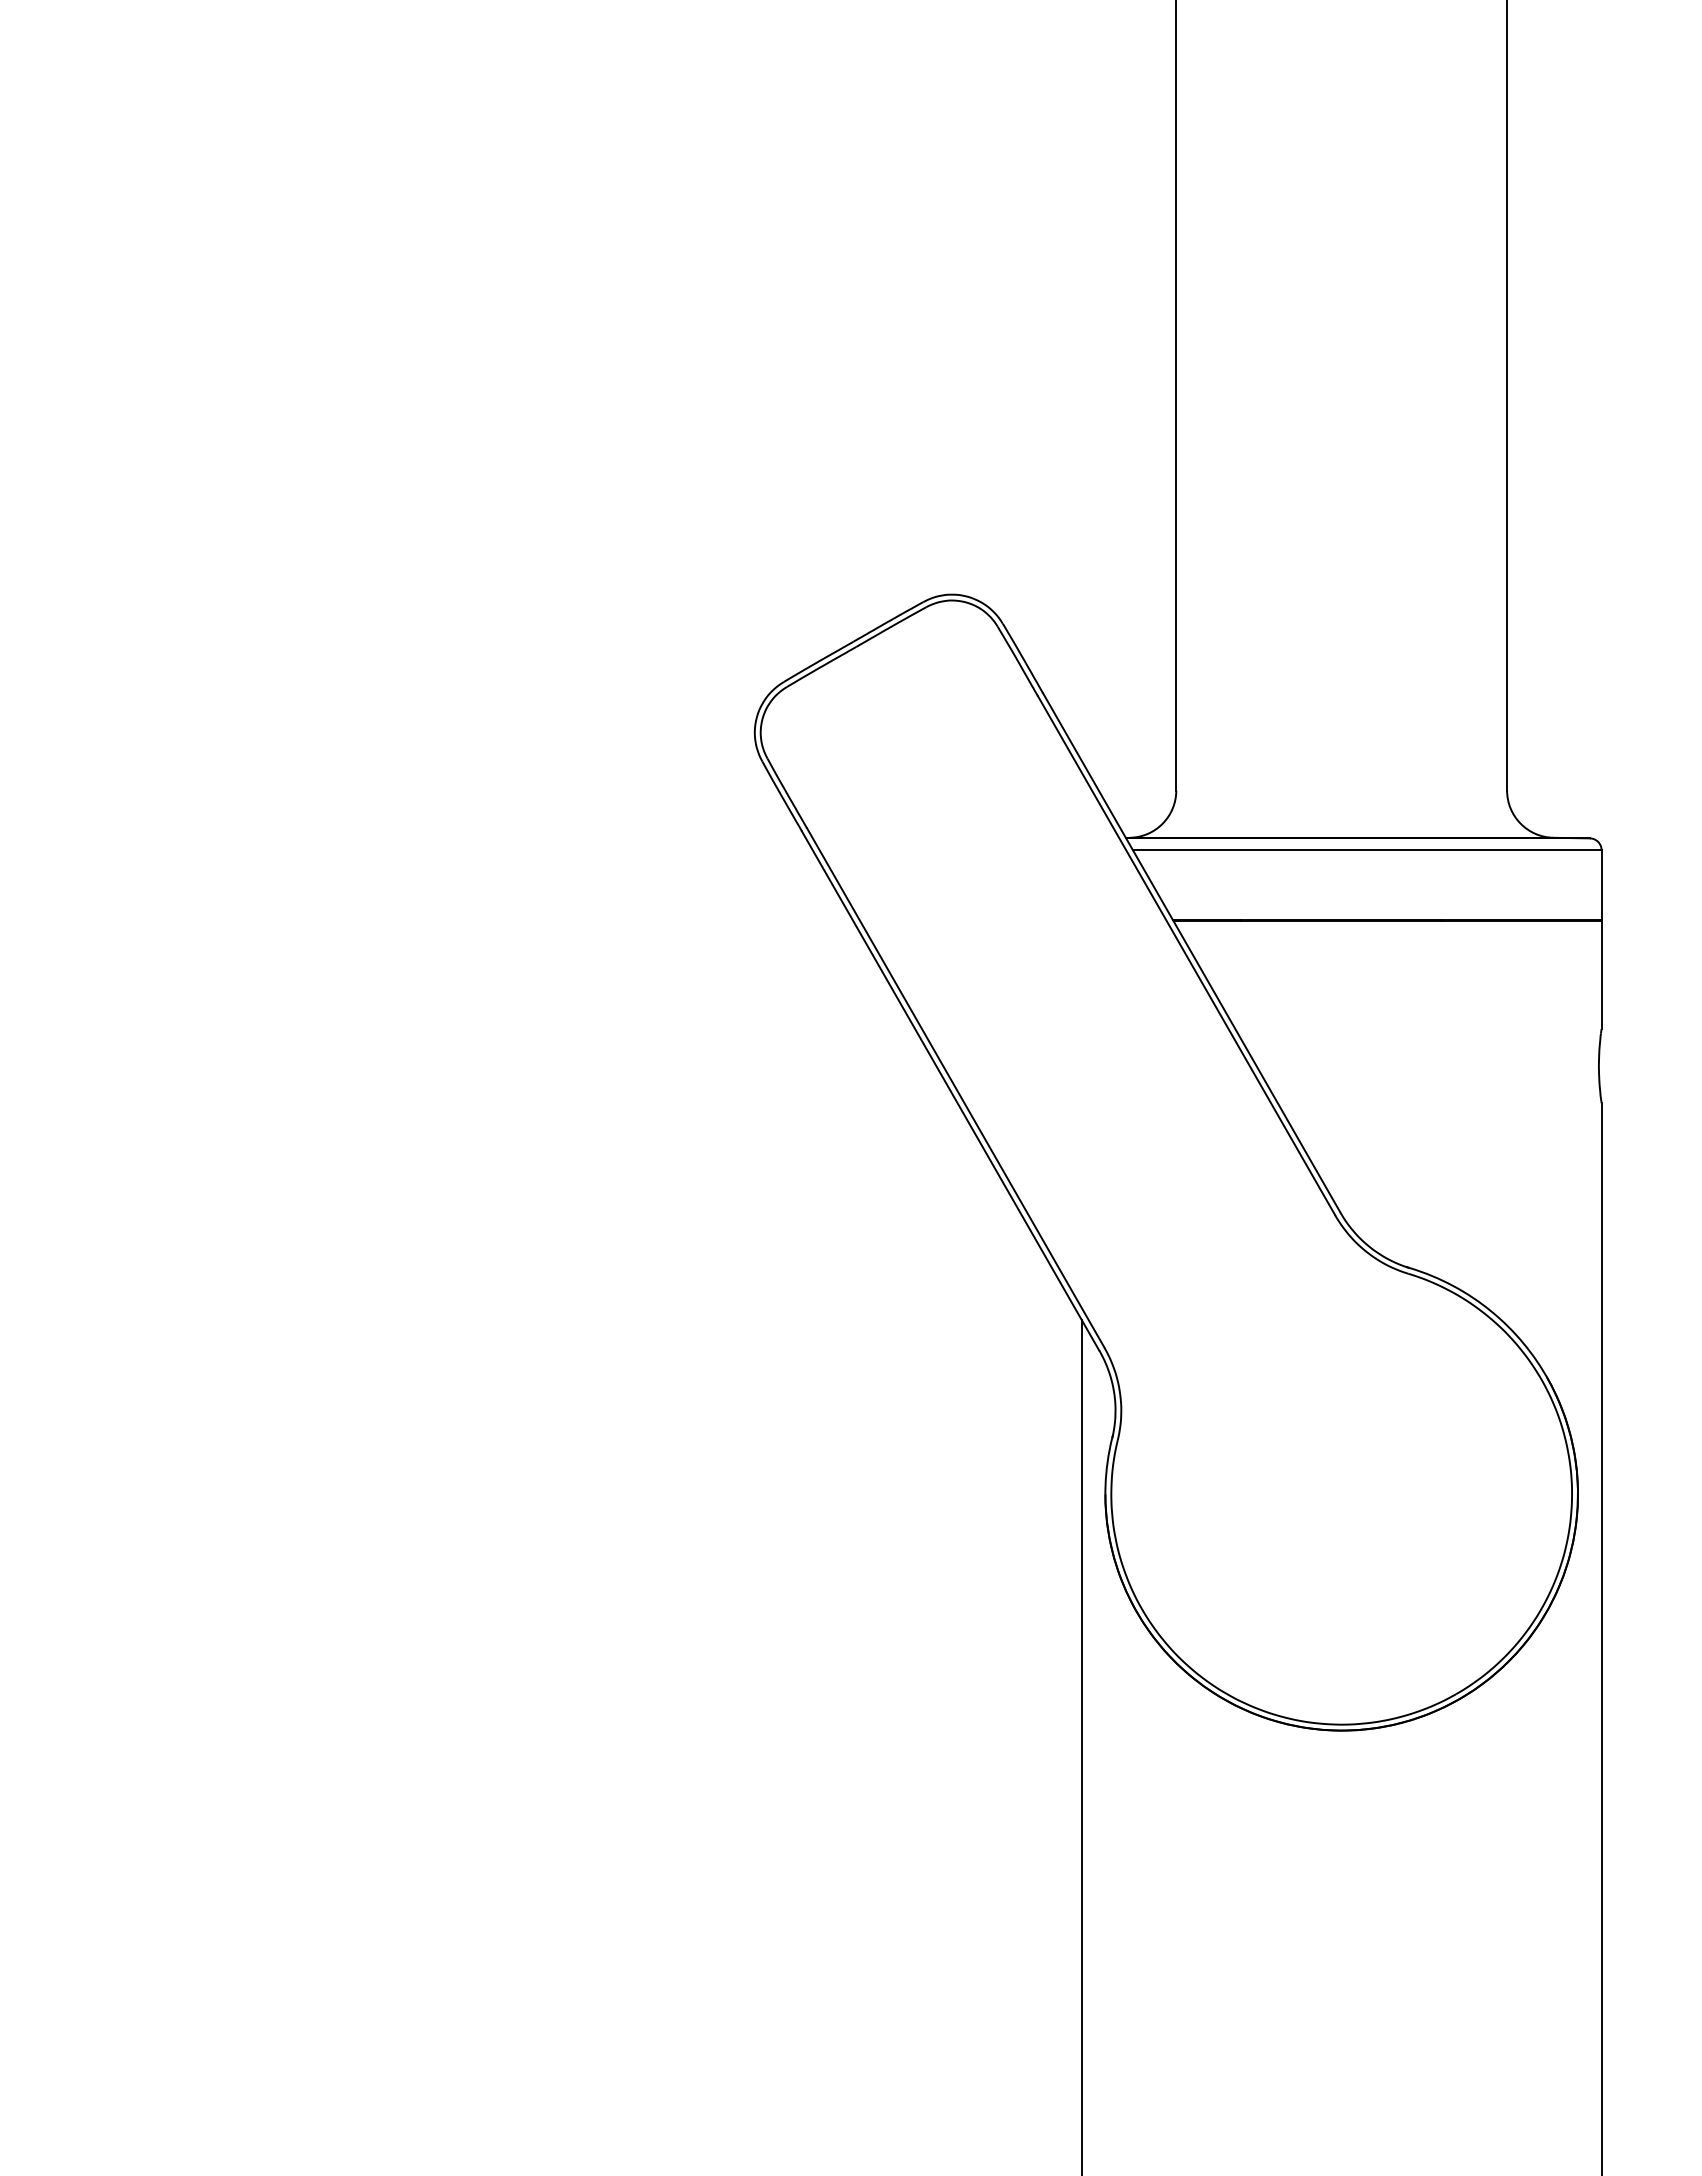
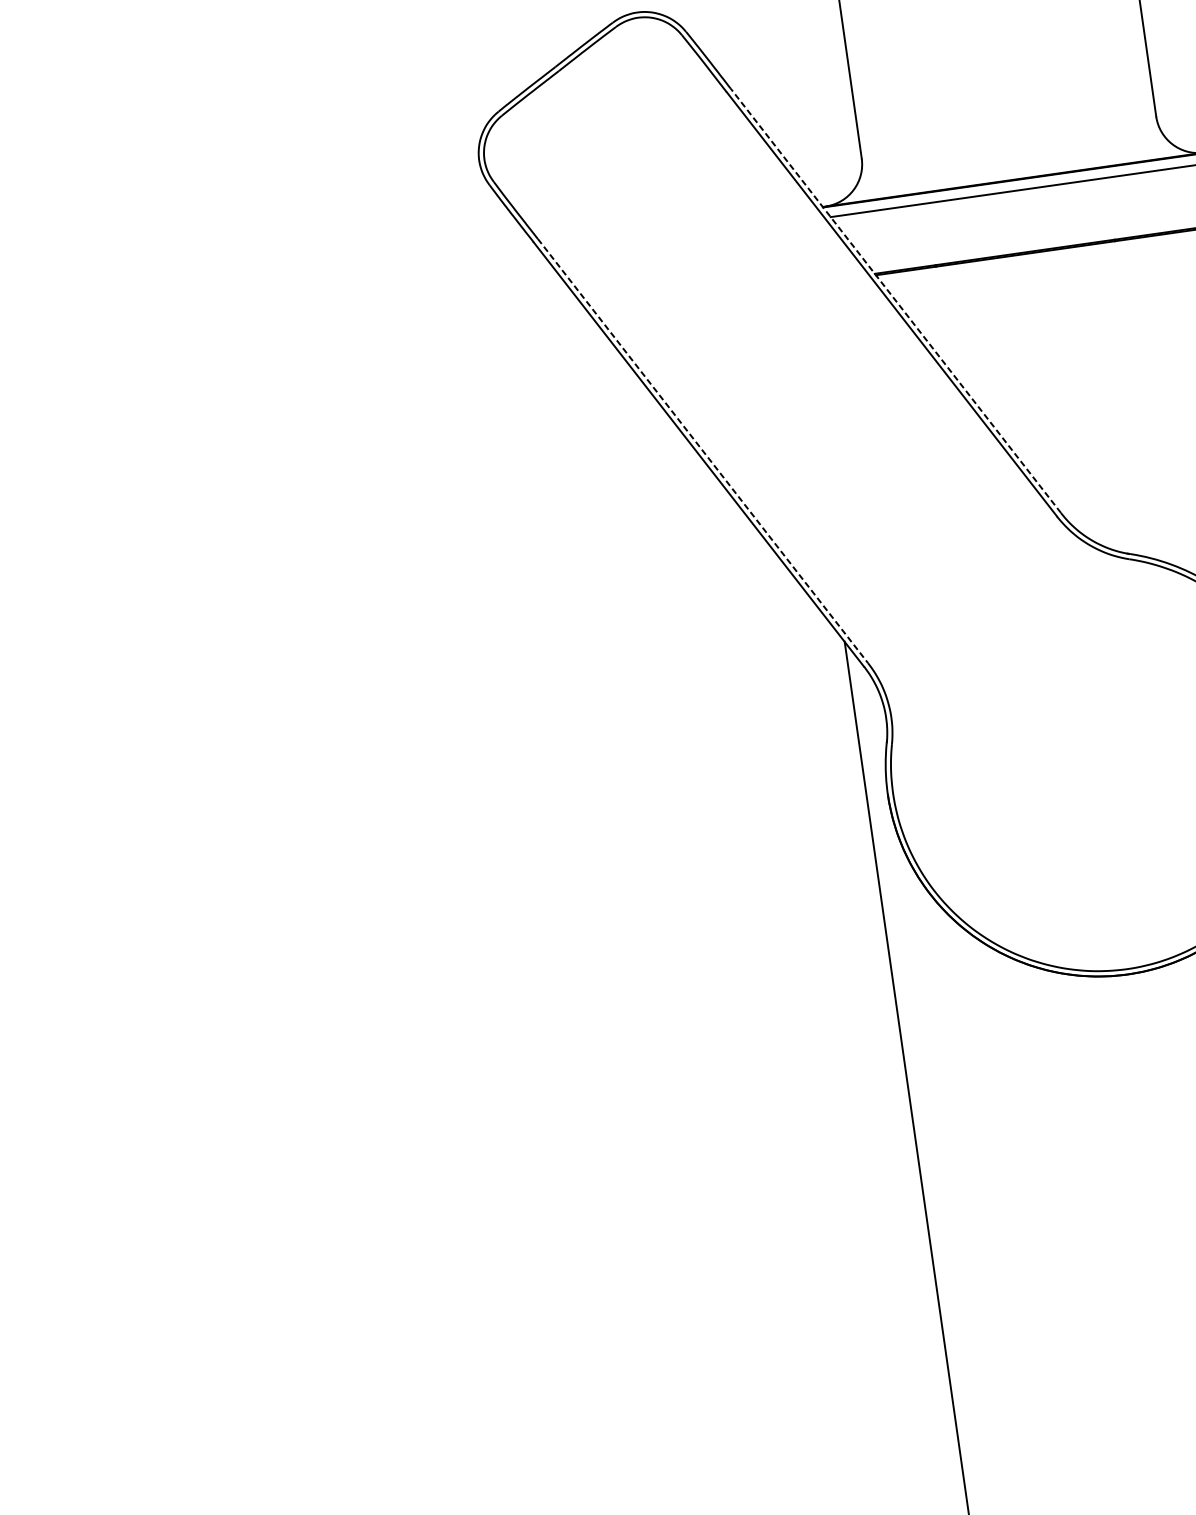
line: (1191, 952) -> (895, 300), solid -> dashed
line: (955, 1087) -> (702, 450), solid -> dashed

